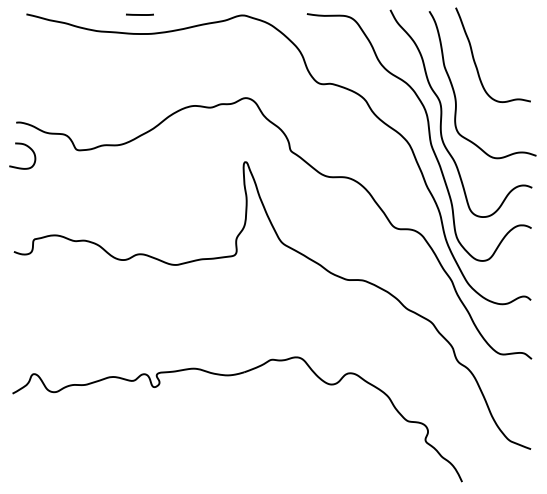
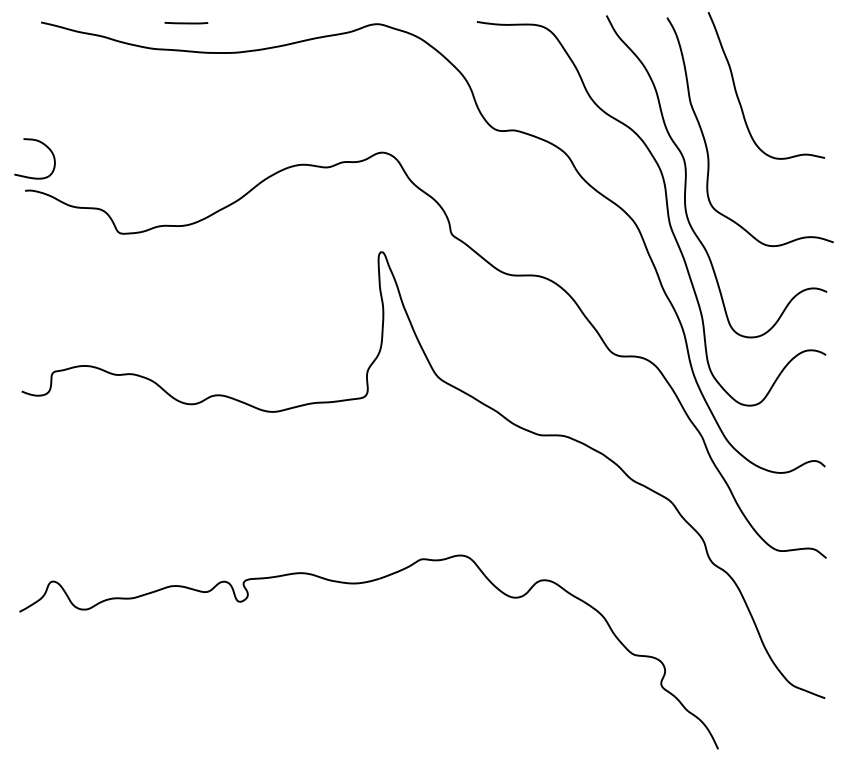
line: (139, 14) -> (185, 22), moved
curve: (27, 147) -> (42, 145), moved

